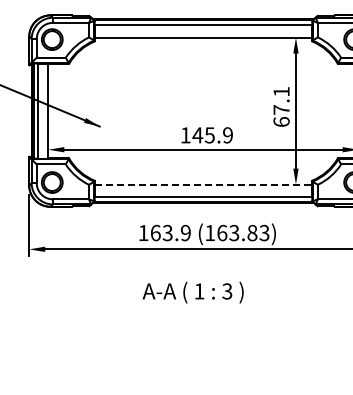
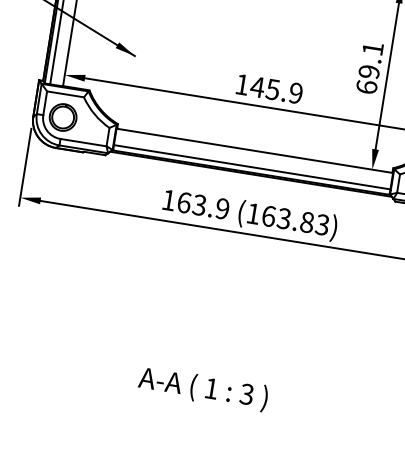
text: (281, 109) -> (369, 71), 67.1 -> 69.1
line: (203, 184) -> (254, 150), dashed -> solid
text: (192, 292) -> (202, 388), moved

